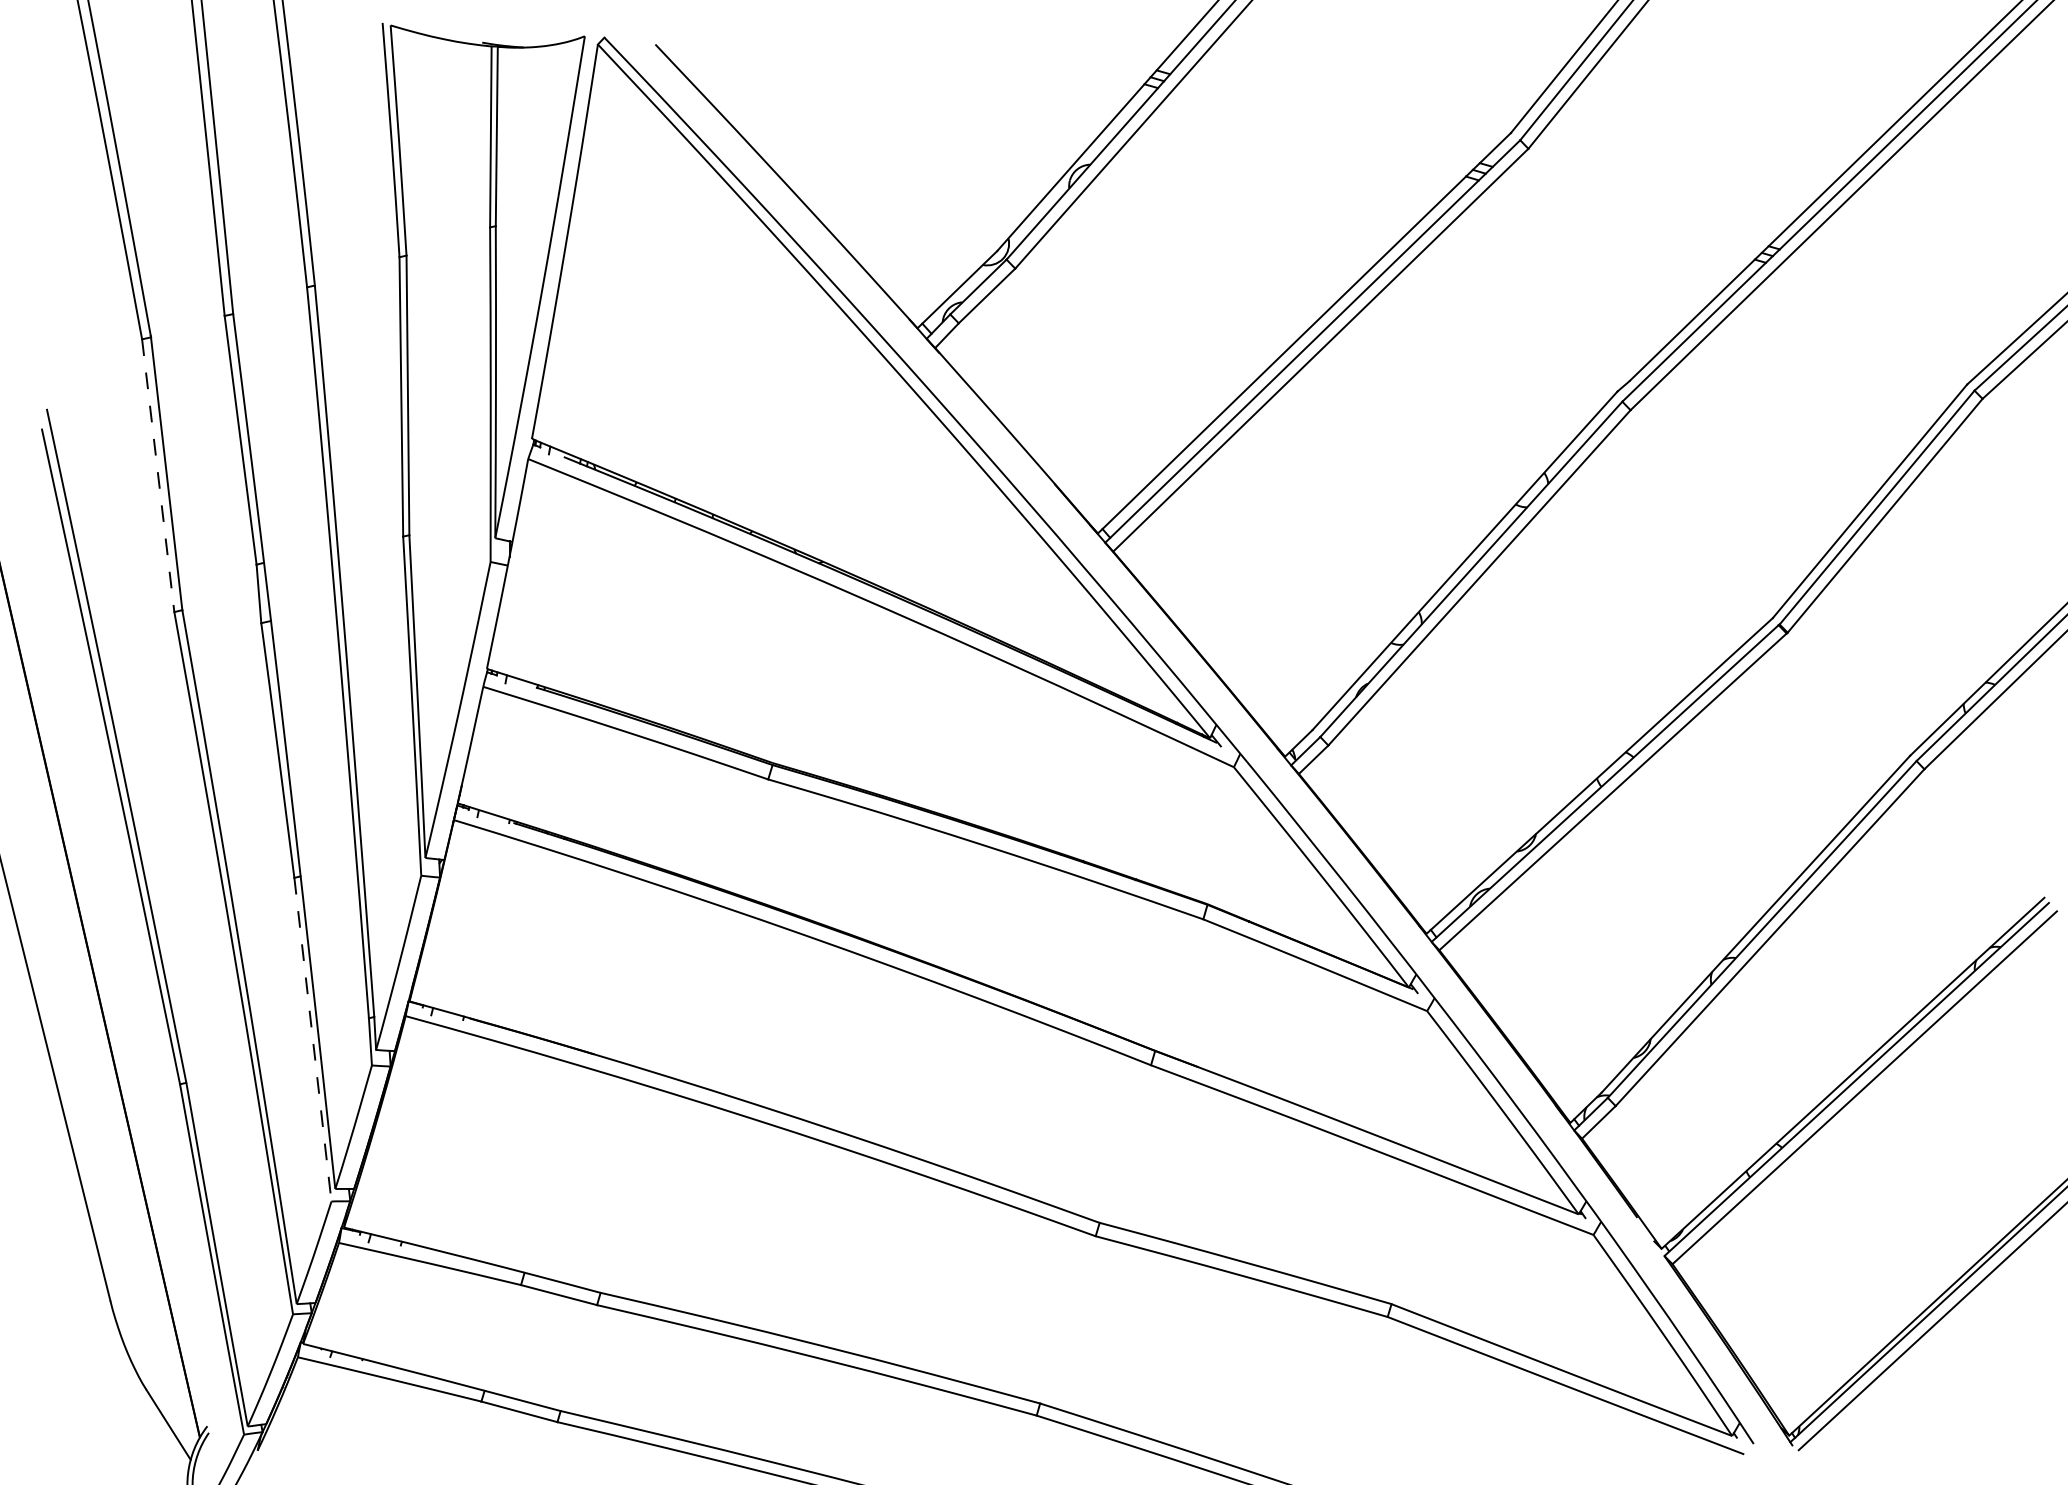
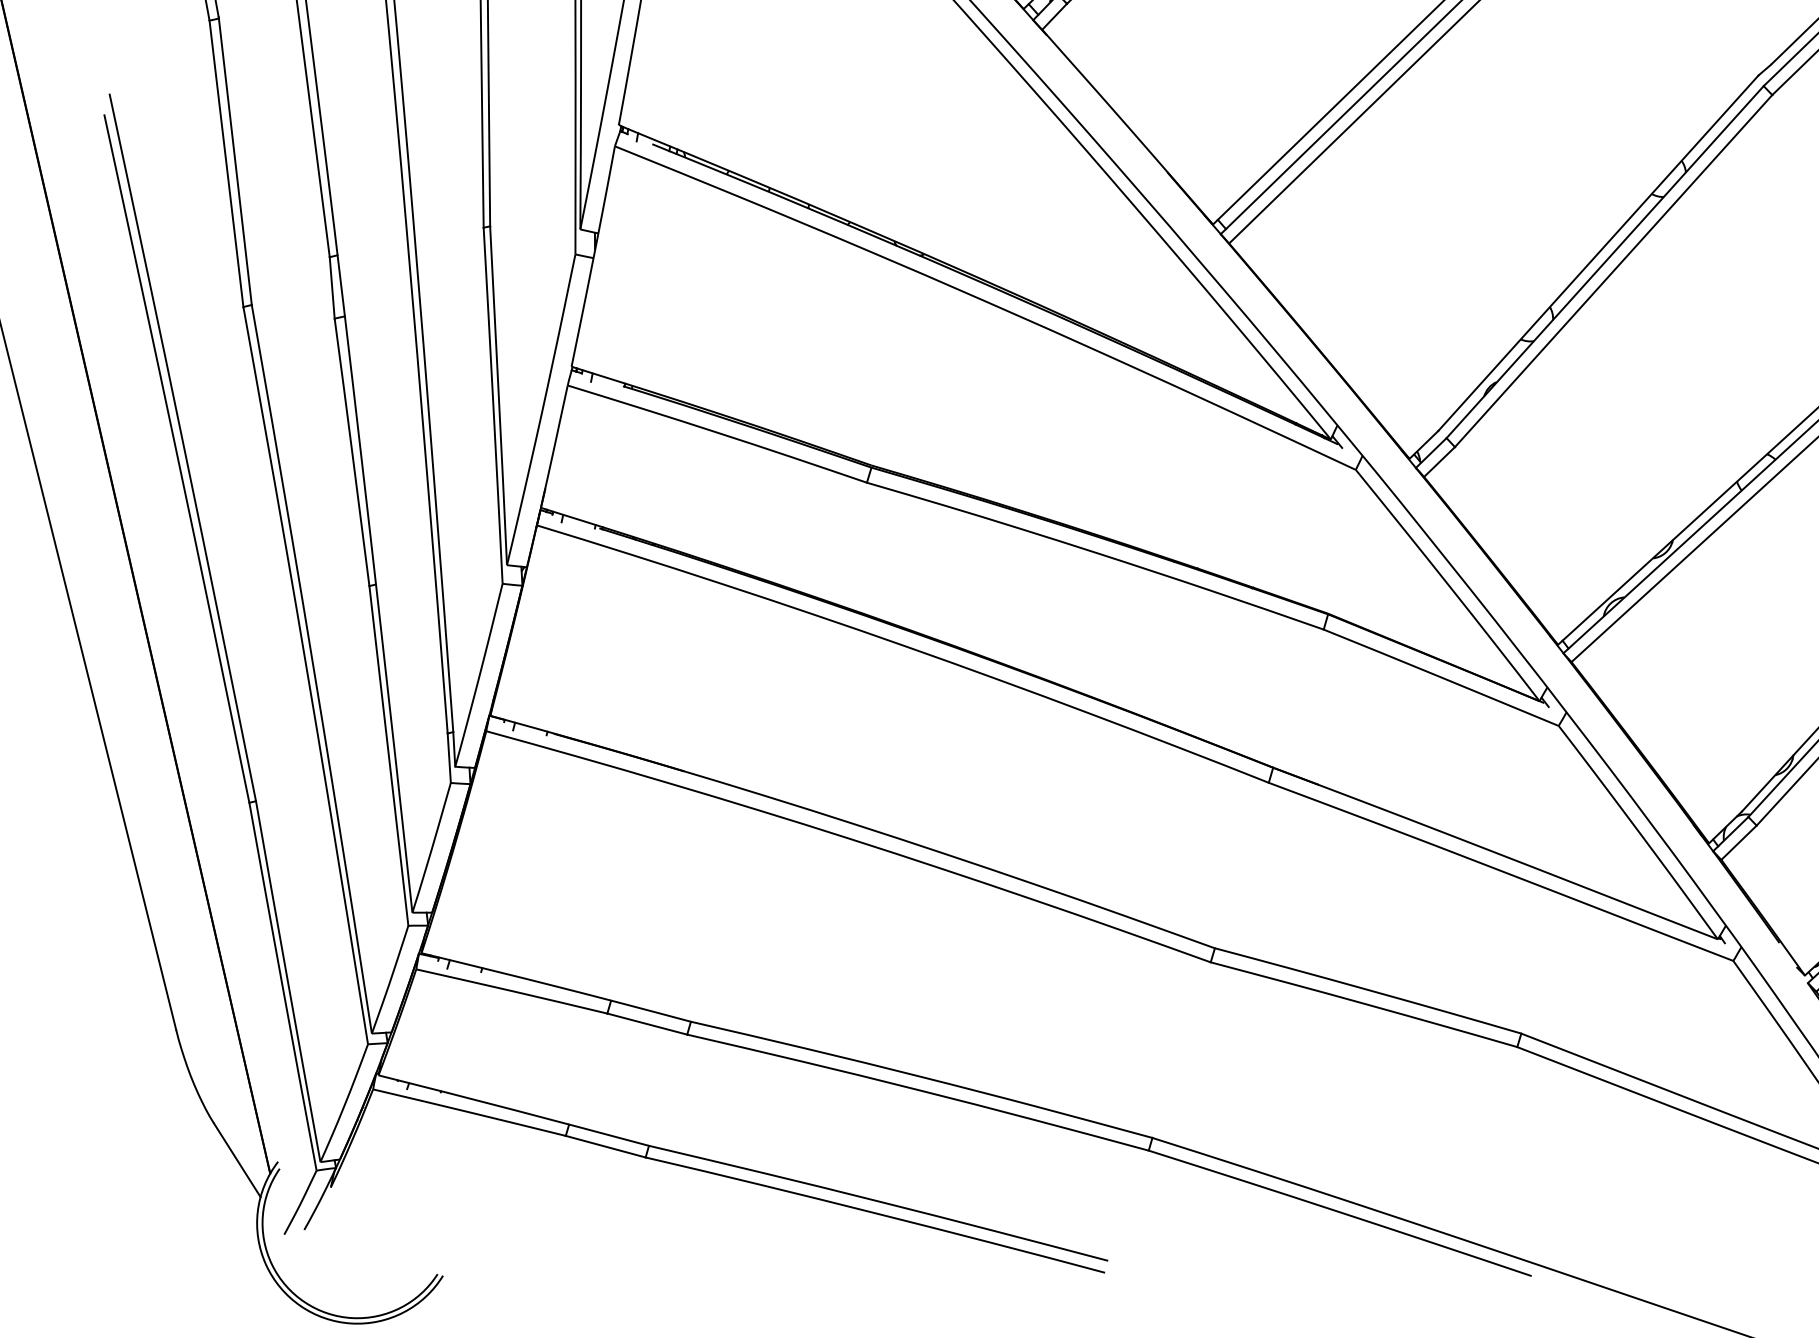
line: (158, 476) -> (226, 164), dashed -> solid
line: (312, 1039) -> (388, 755), dashed -> solid

